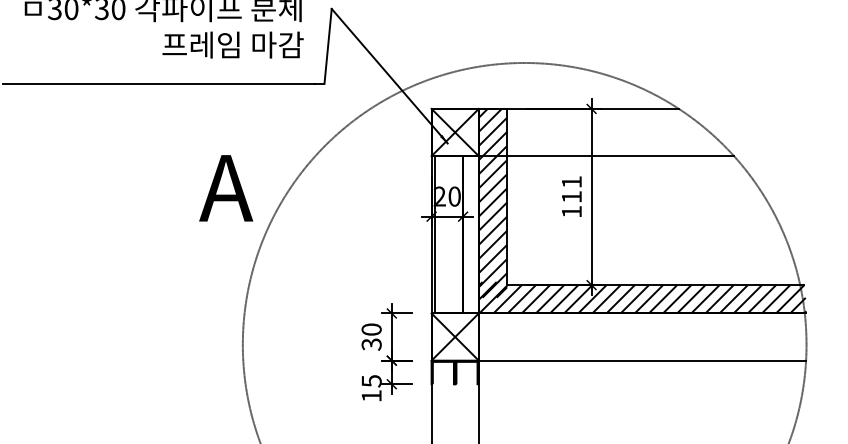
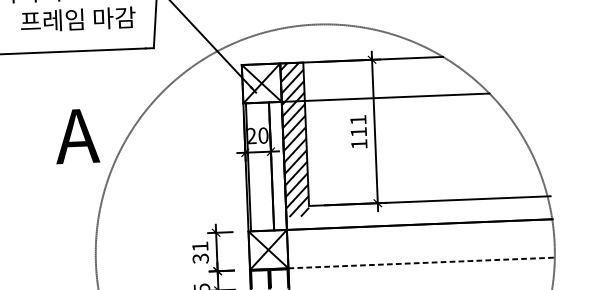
hatch: (642, 297) -> (419, 211), removed
text: (371, 329) -> (200, 246), 30 -> 31
line: (642, 360) -> (421, 262), solid -> dashed

